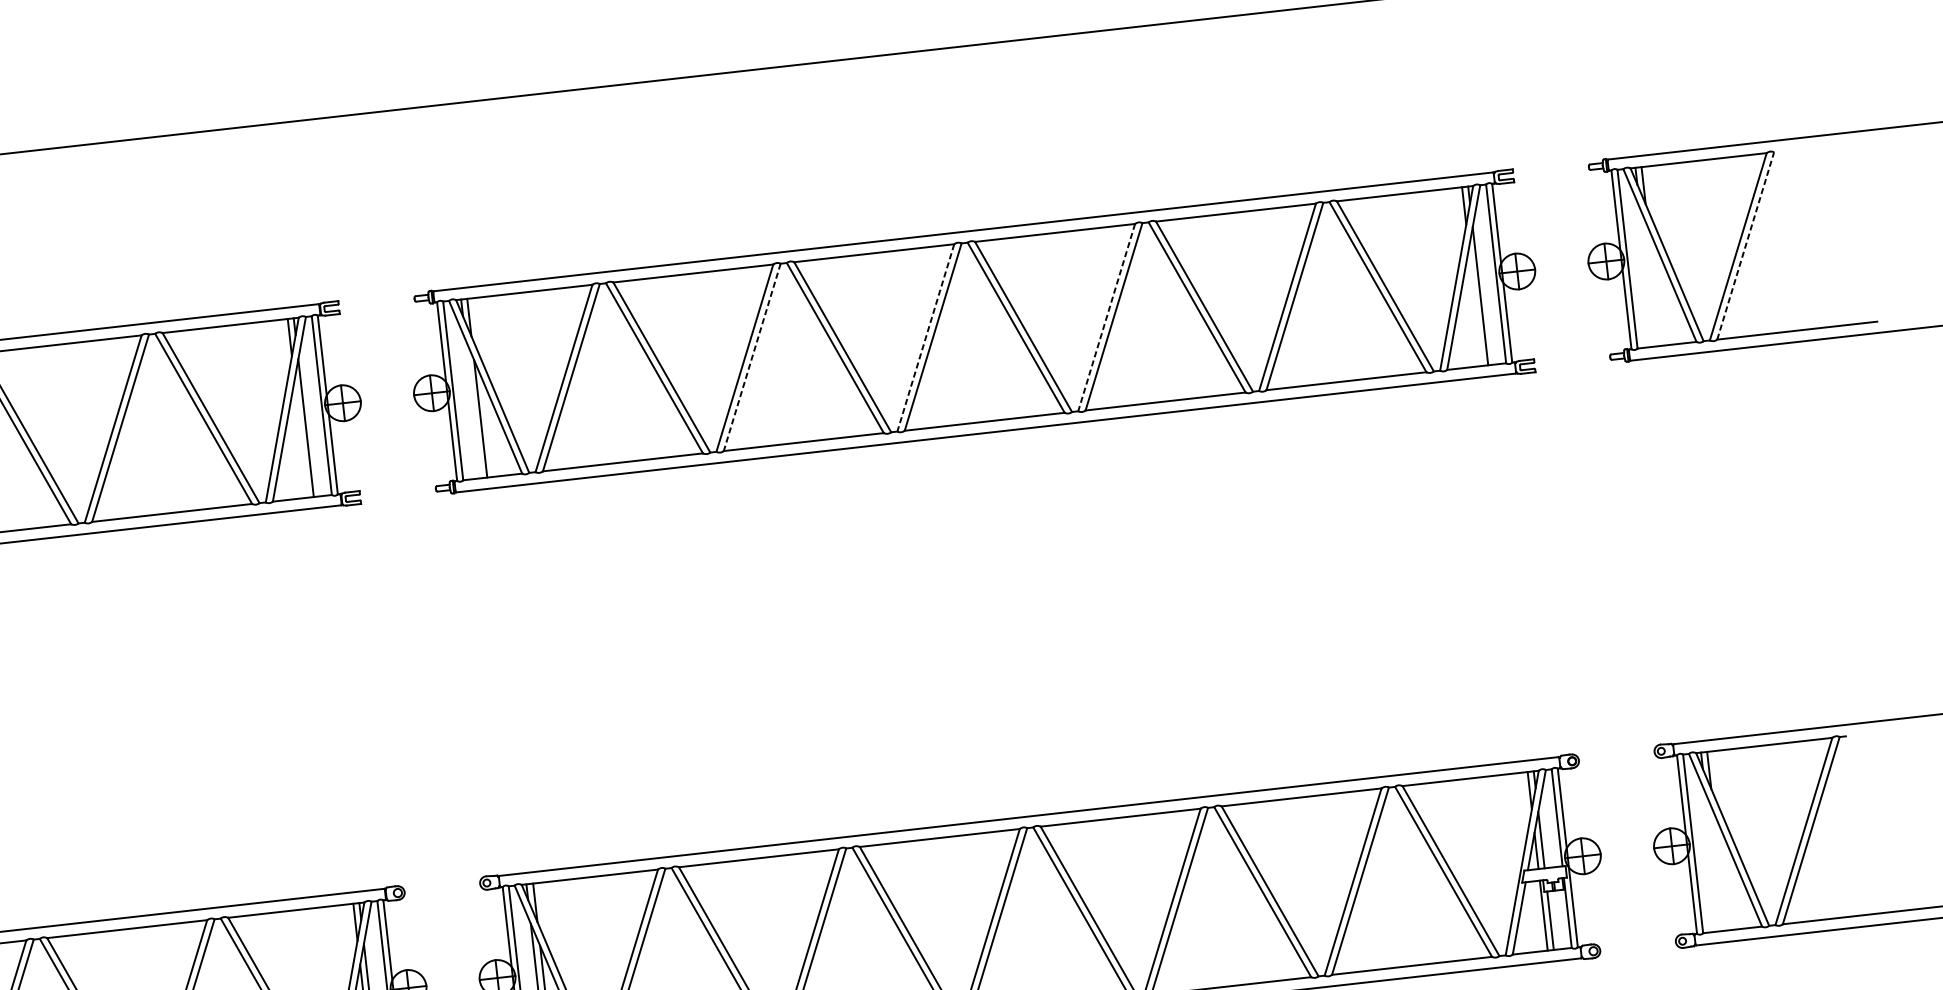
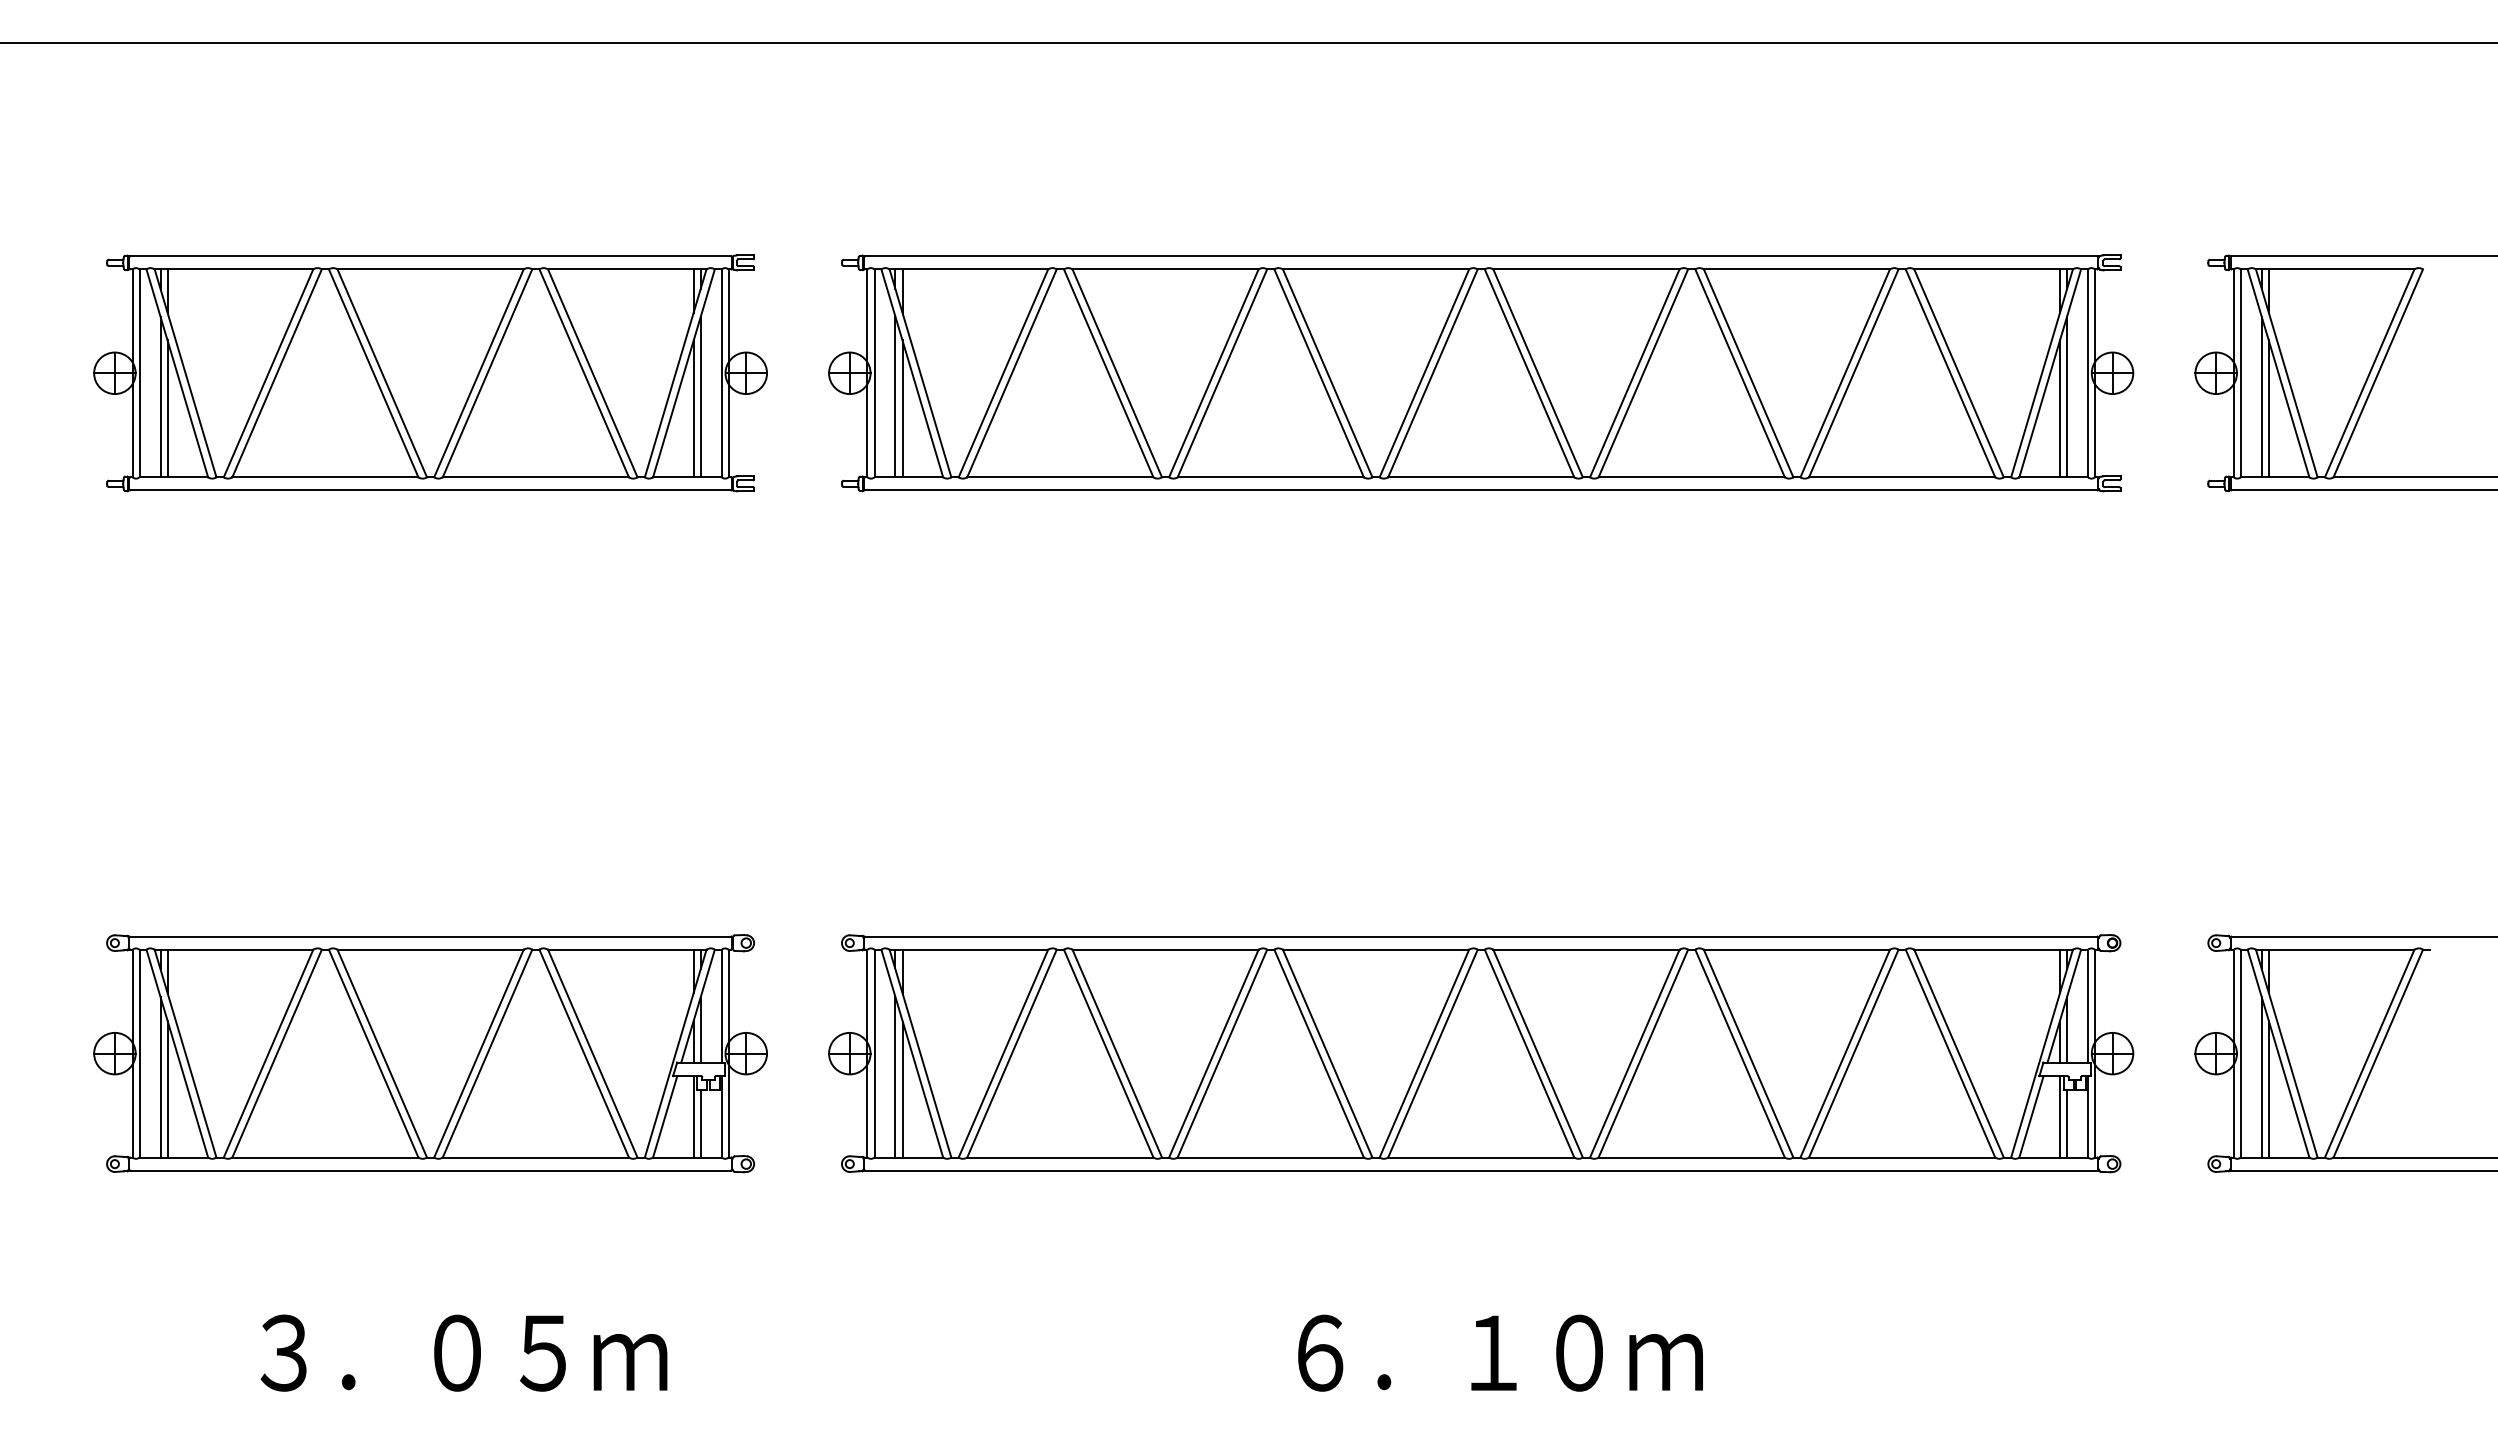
line: (1745, 245) -> (2378, 372), dashed -> solid
line: (1647, 277) -> (2261, 396), added
line: (1654, 286) -> (2268, 408), added
line: (1475, 306) -> (2059, 408), added
line: (1106, 317) -> (1634, 373), dashed -> solid
line: (925, 338) -> (1424, 373), dashed -> solid
line: (752, 357) -> (1222, 373), dashed -> solid
line: (473, 408) -> (895, 396), added
line: (301, 438) -> (693, 408), added
line: (1713, 862) -> (2261, 1077), added
line: (1720, 871) -> (2268, 1088), added

